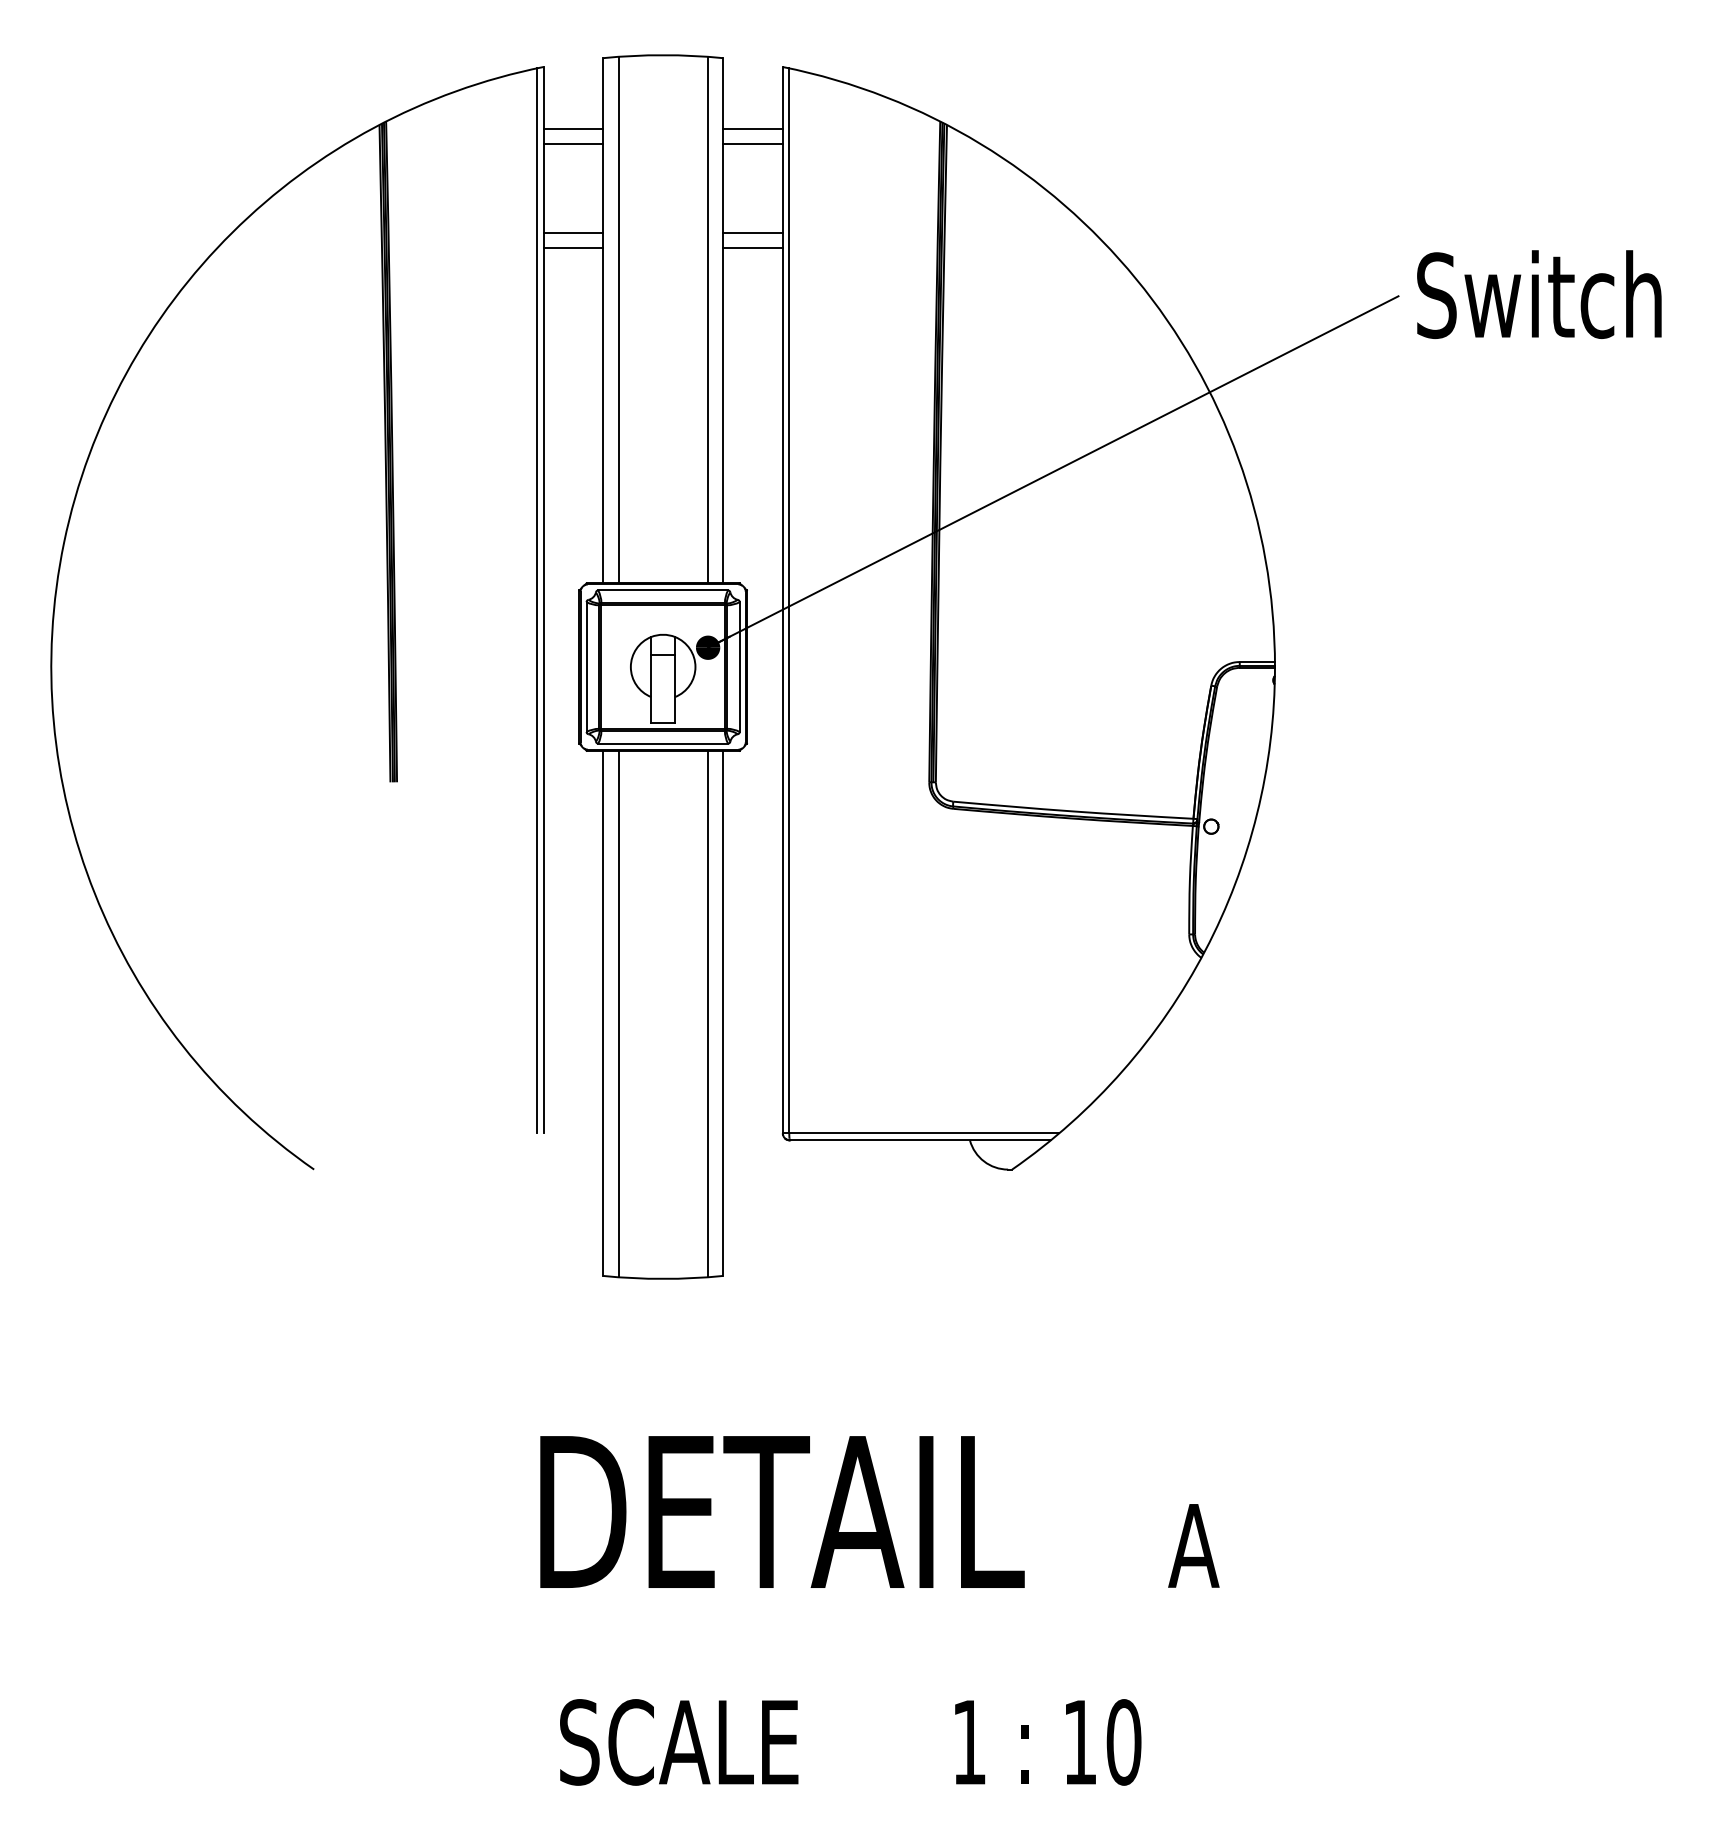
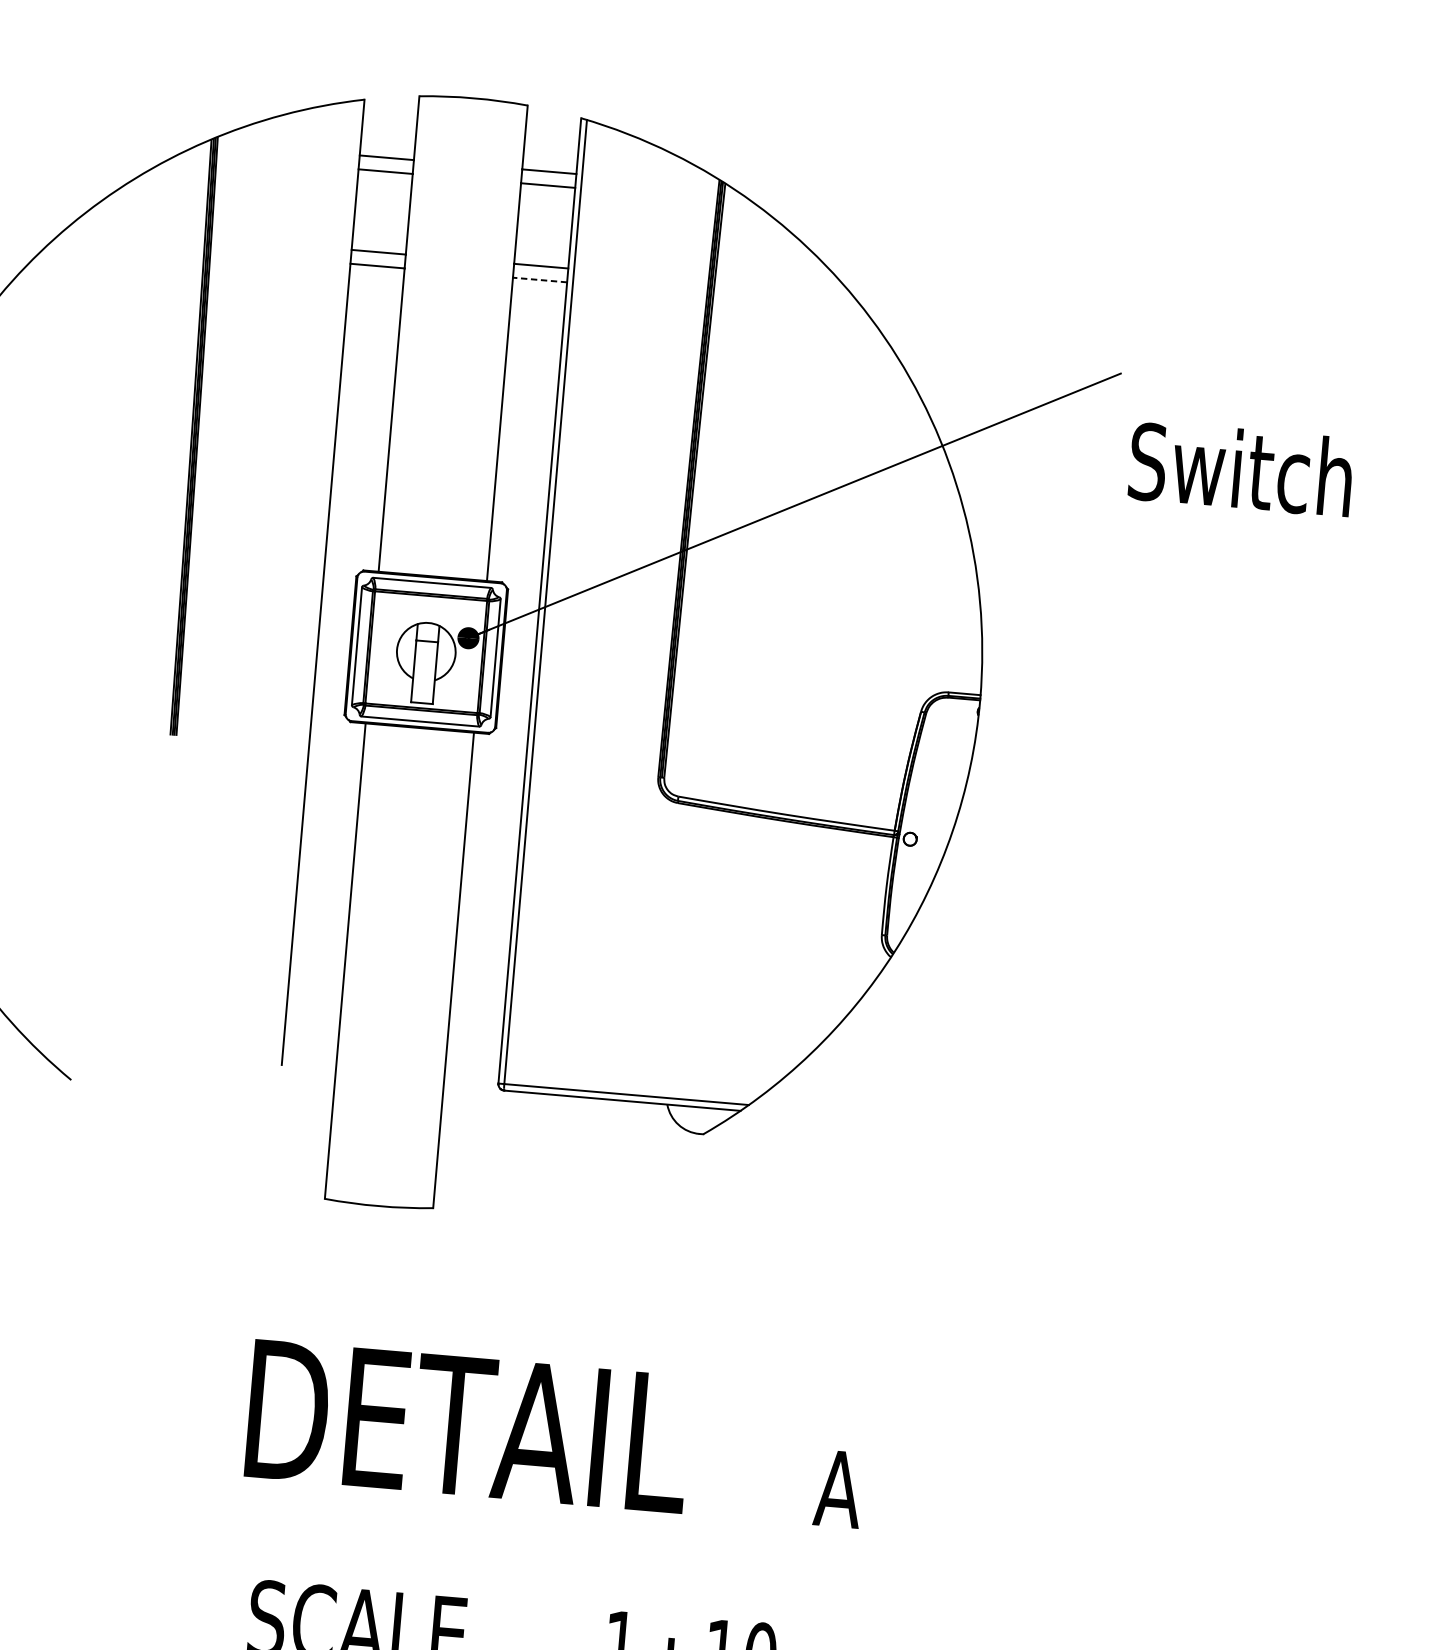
line: (752, 248) -> (539, 280), solid -> dashed
text: (1539, 294) -> (1241, 468), moved
line: (618, 319) -> (412, 334), removed
line: (707, 319) -> (493, 340), removed
line: (537, 600) -> (317, 582), removed
line: (618, 1013) -> (358, 962), removed
line: (707, 1013) -> (439, 969), removed

